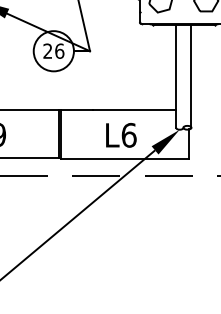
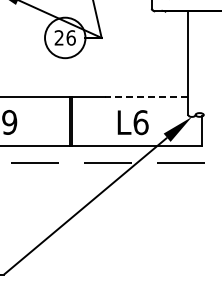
line: (191, 75) -> (203, 62), removed
line: (134, 110) -> (146, 97), solid -> dashed

